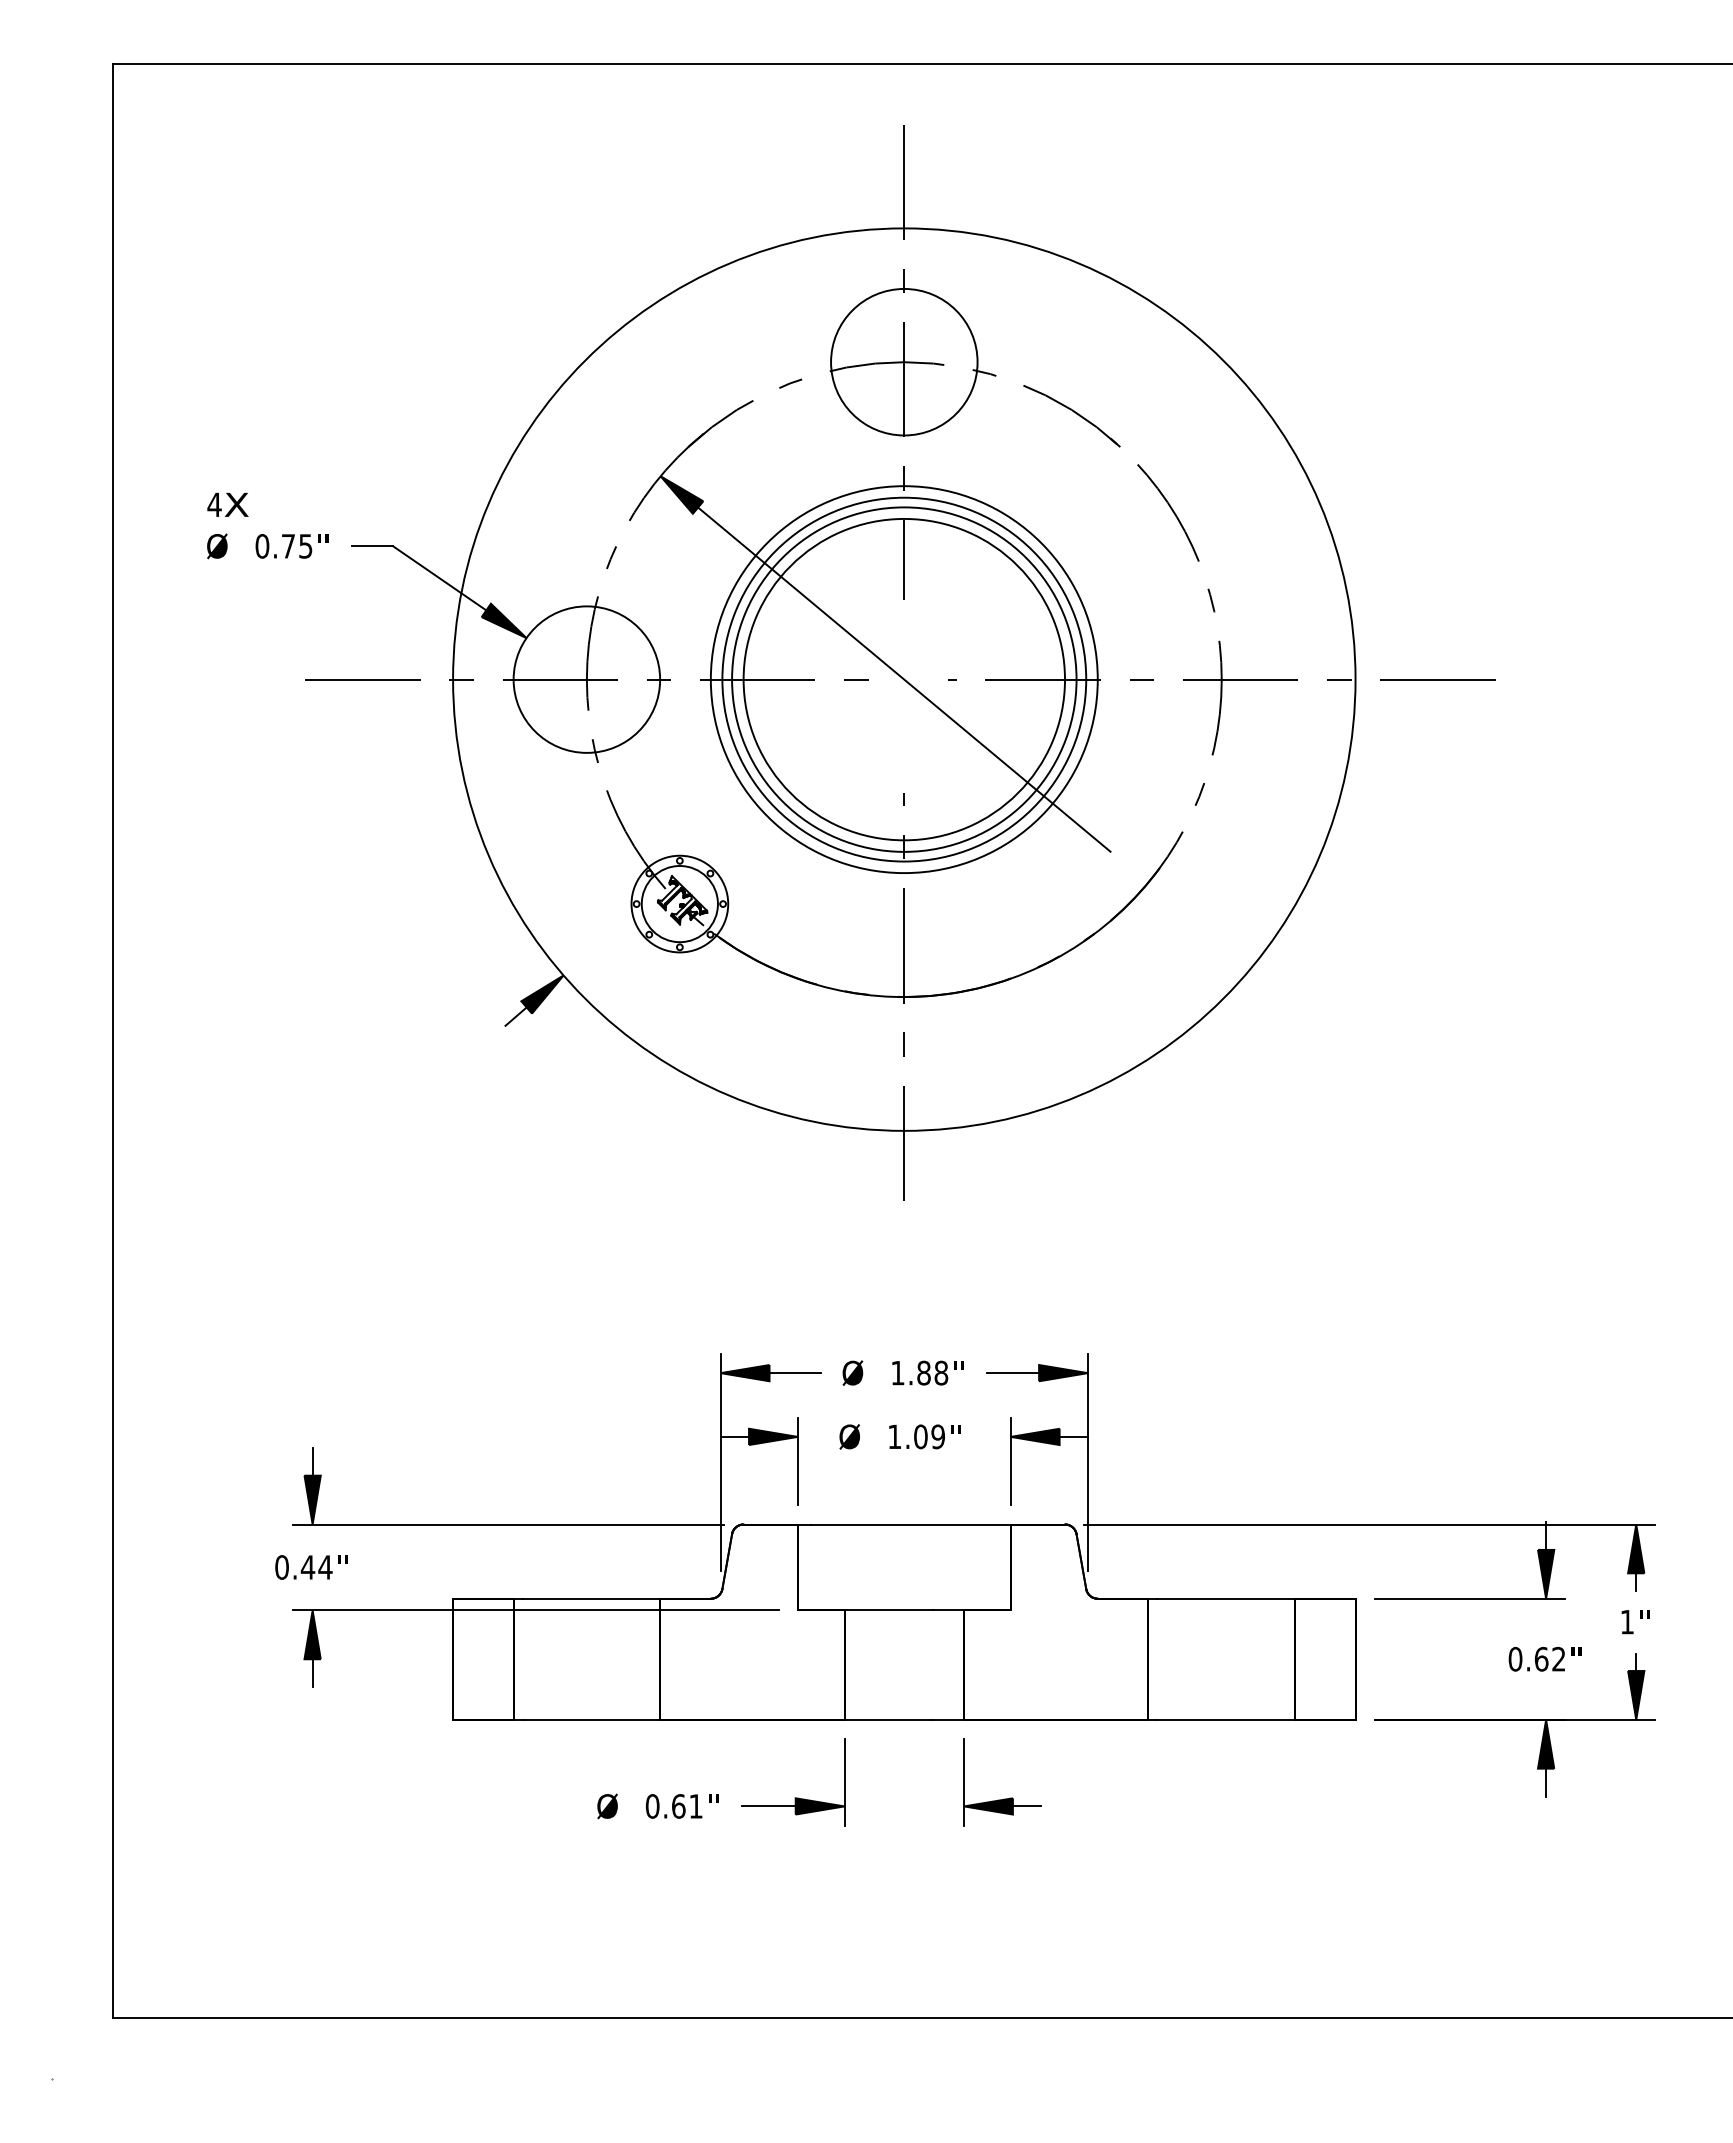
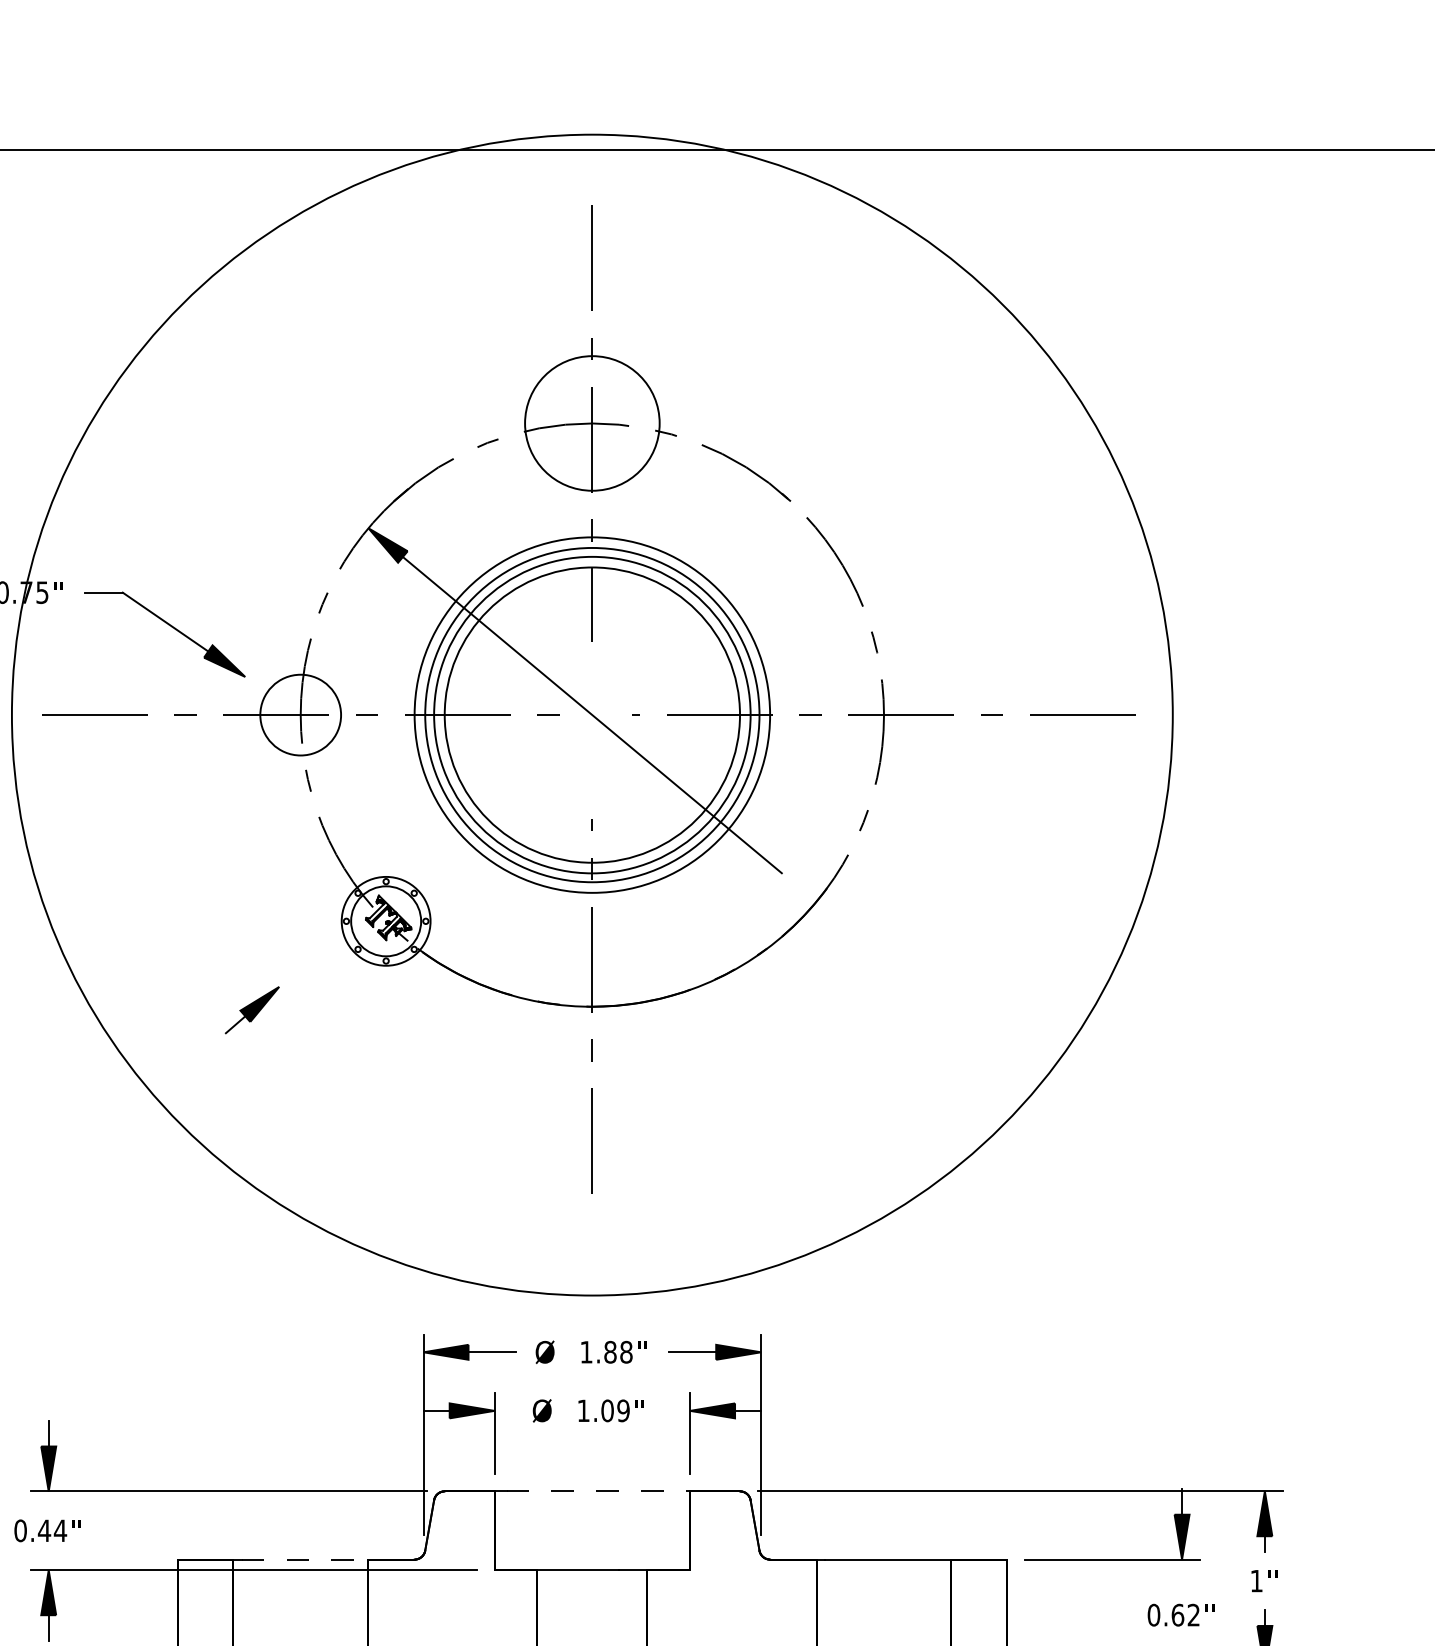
circle: (586, 679) -> (300, 714), size x0.6
circle: (904, 679) -> (592, 714), size x1.4
line: (910, 1524) -> (598, 1491), solid -> dashed
line: (591, 1598) -> (304, 1559), solid -> dashed

